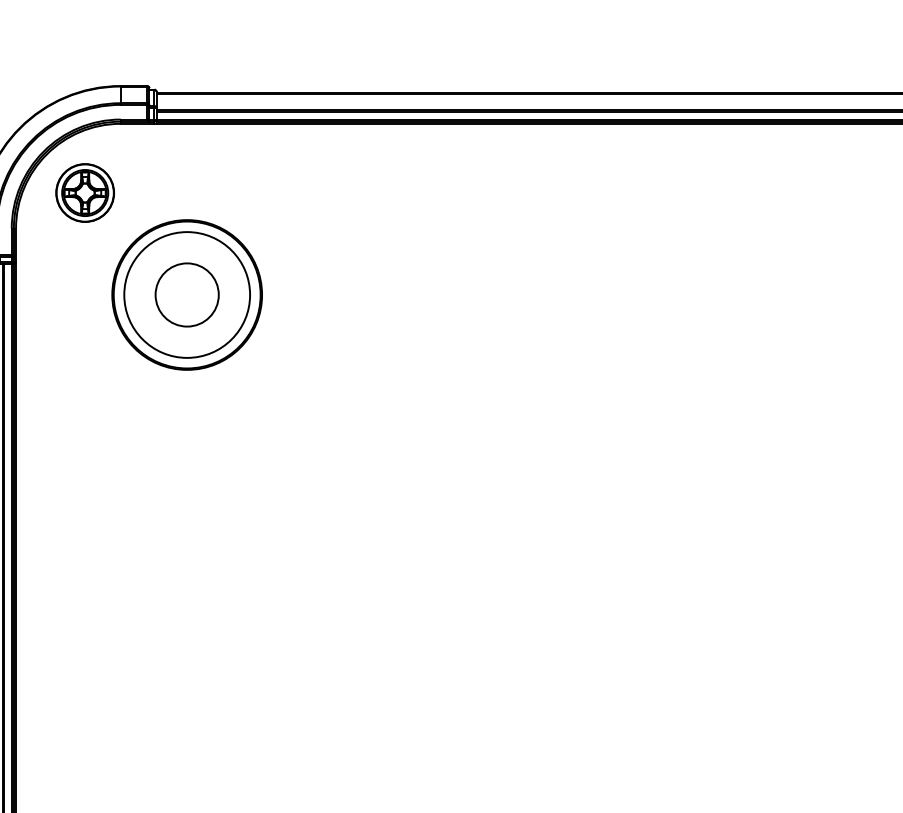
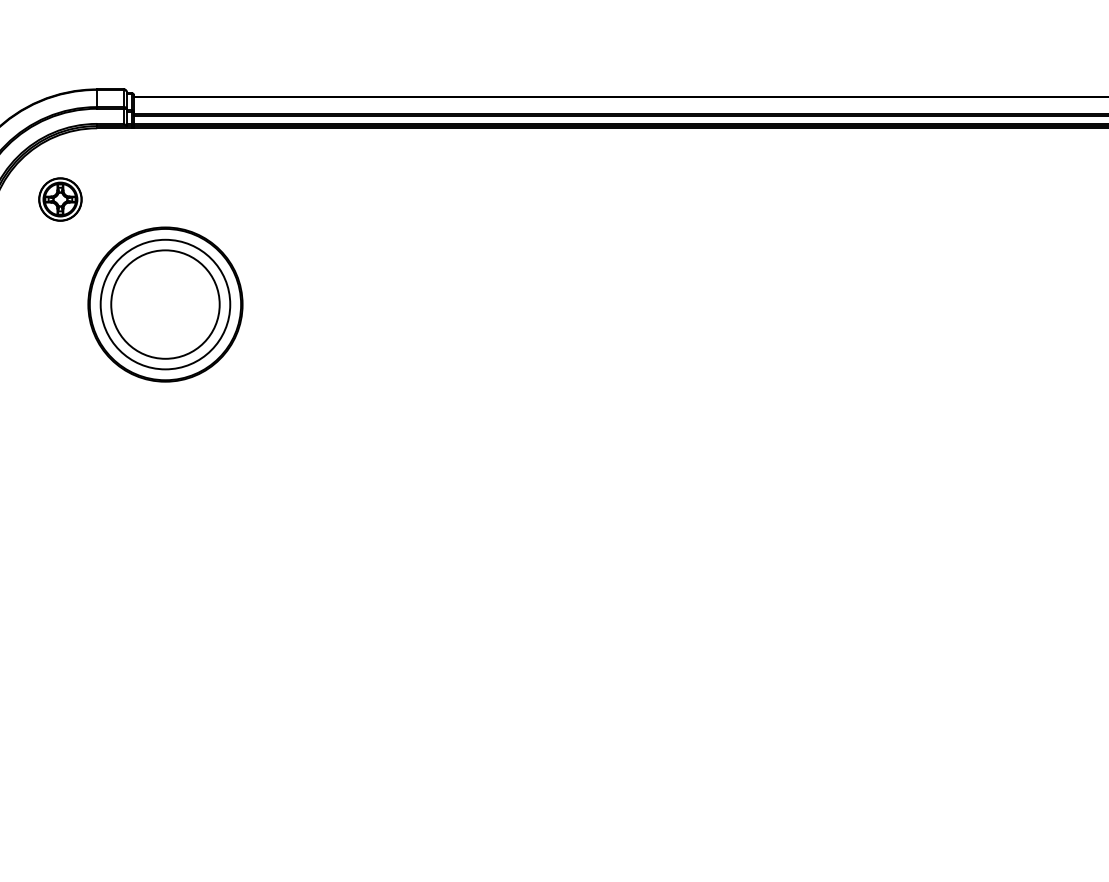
part: (85, 192) -> (60, 199), size x0.71
circle: (187, 294) -> (165, 304), size x1.67

